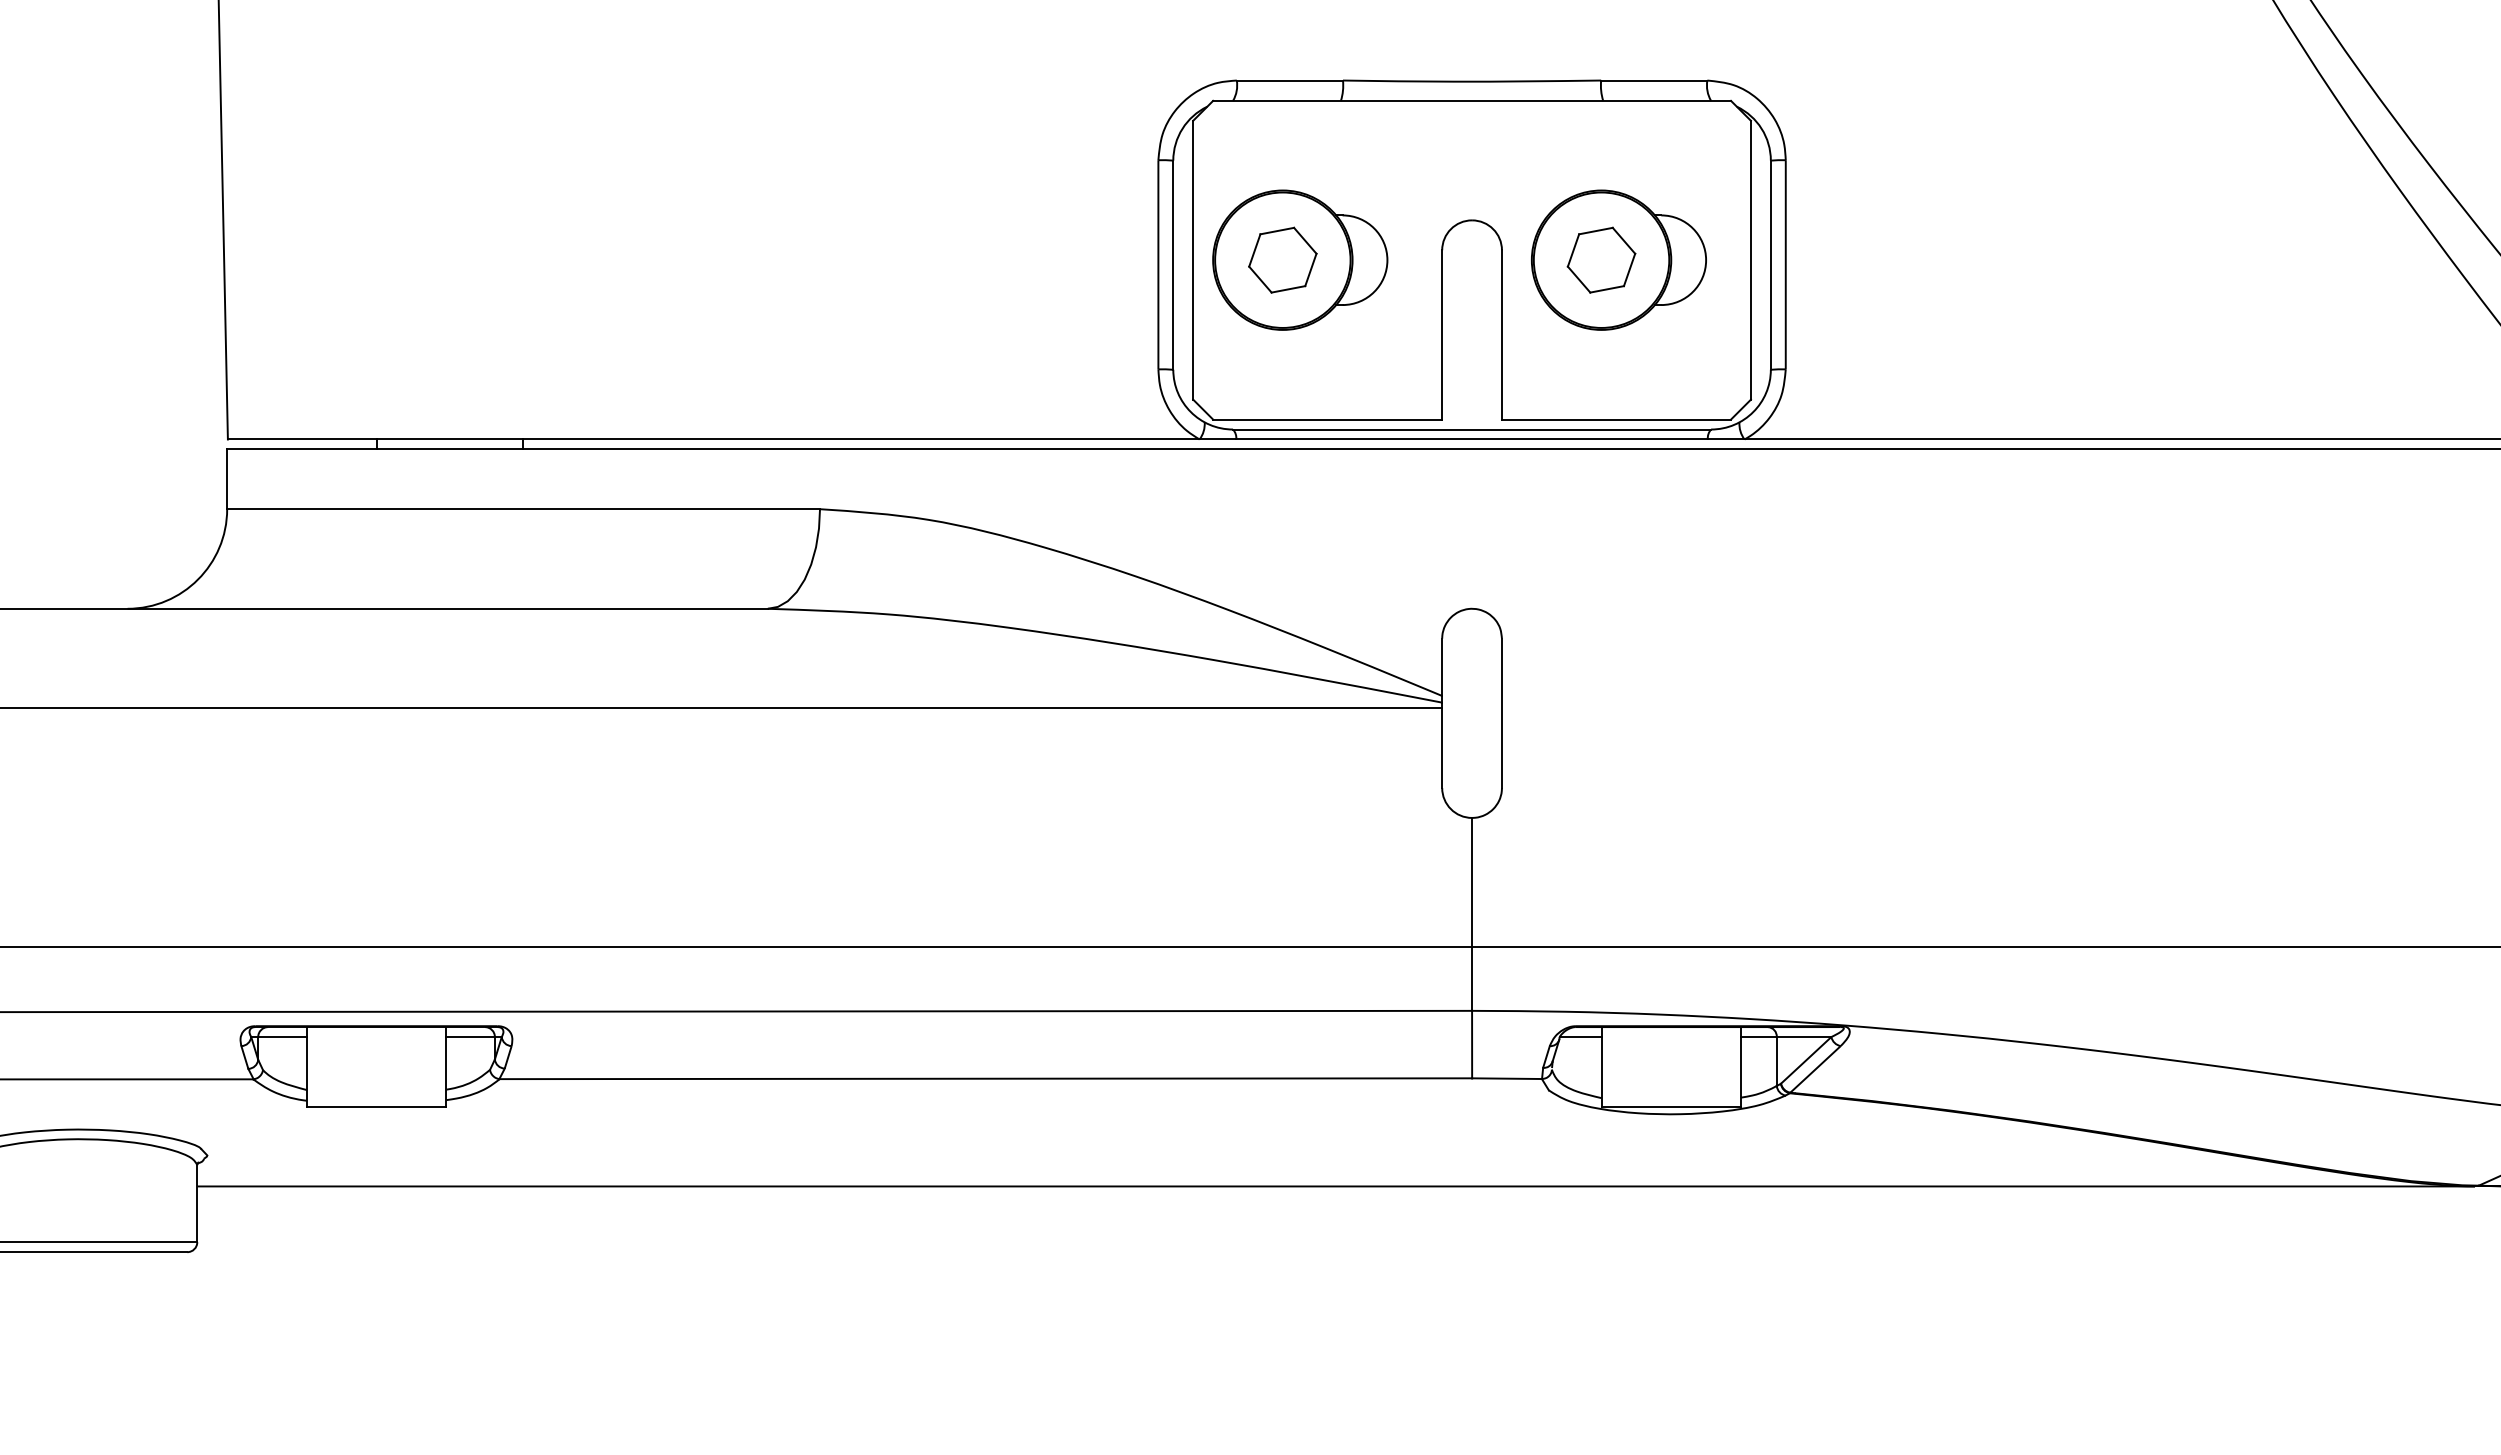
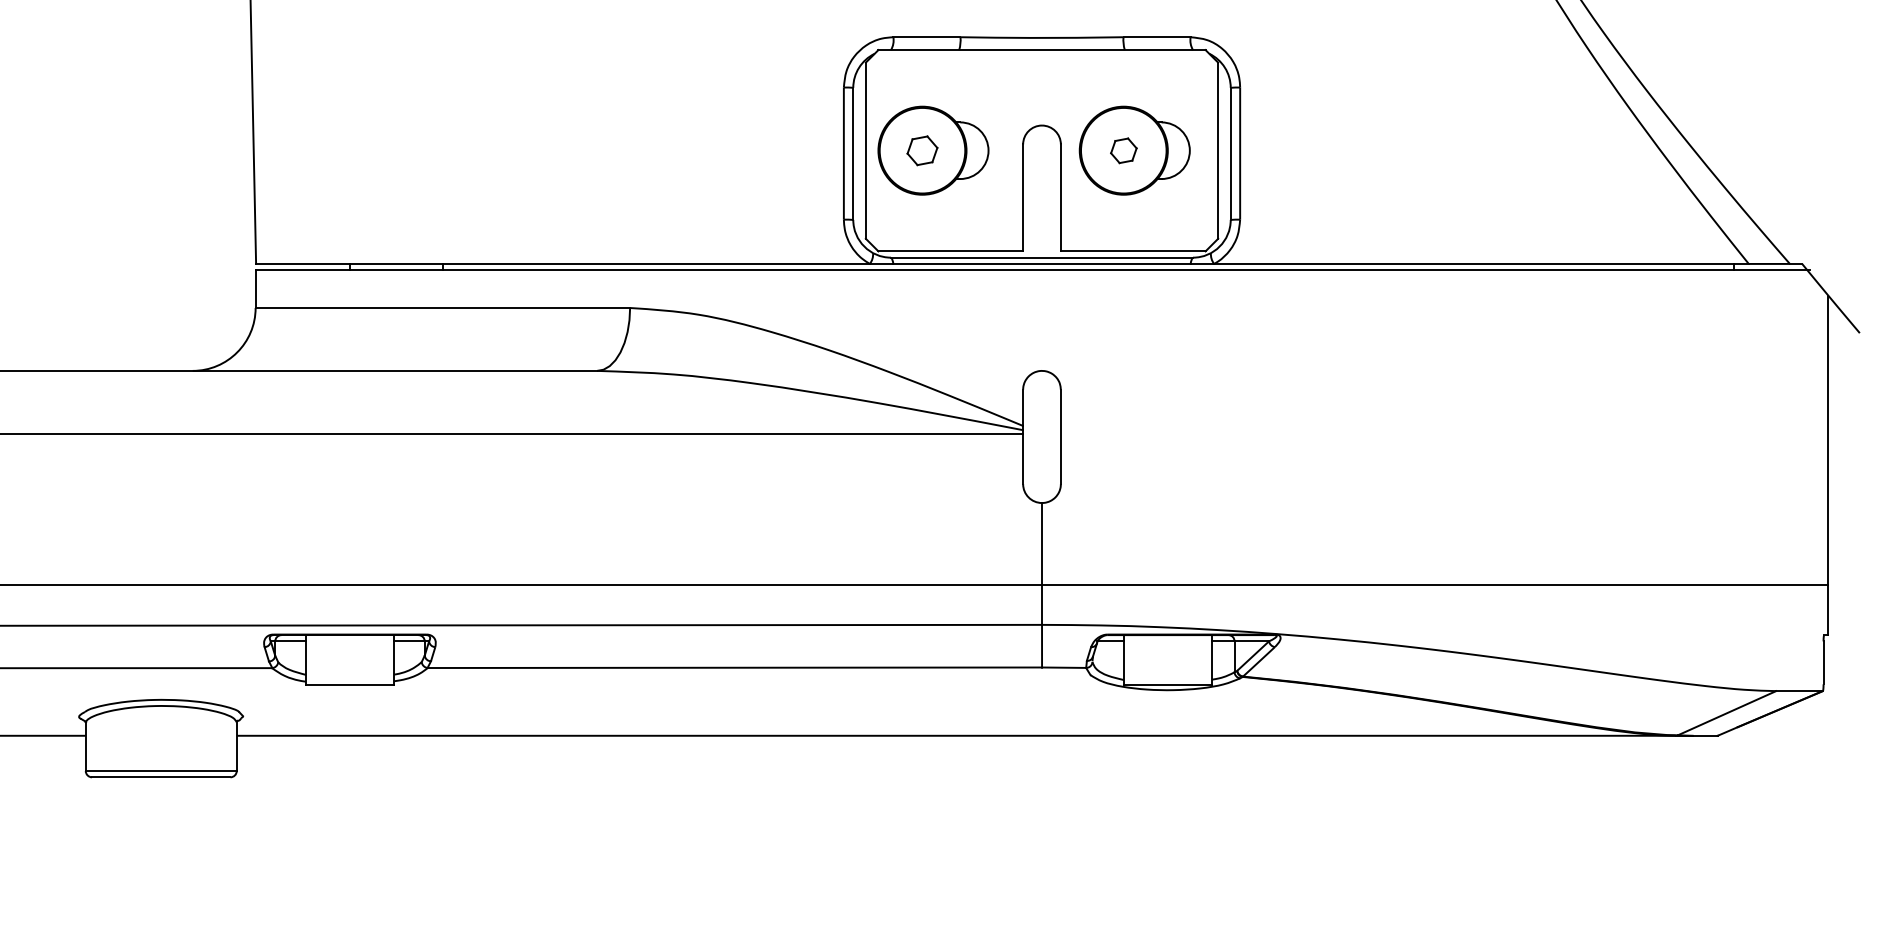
part: (1282, 259) -> (922, 150), size x0.7
part: (1601, 259) -> (1123, 150), size x0.6

